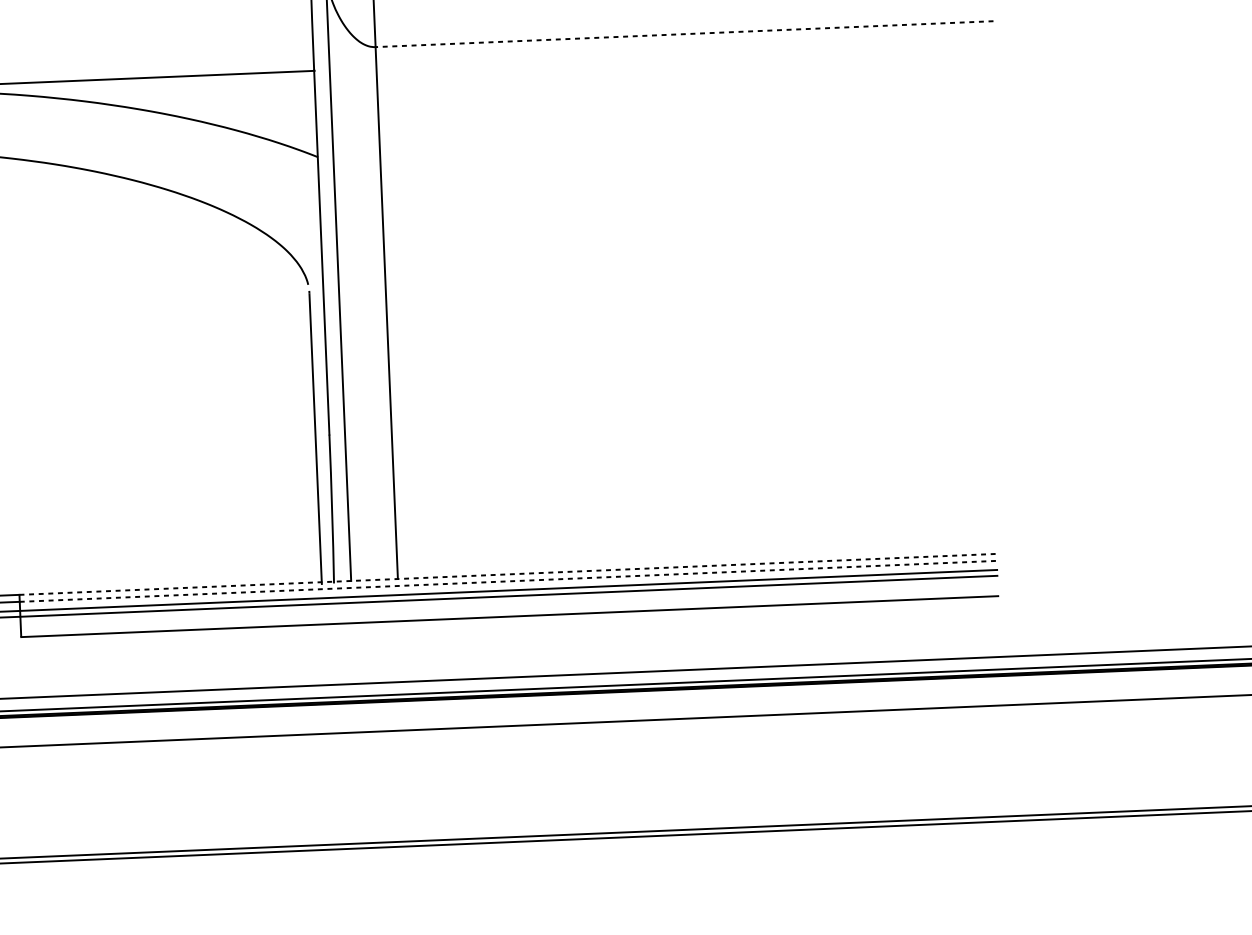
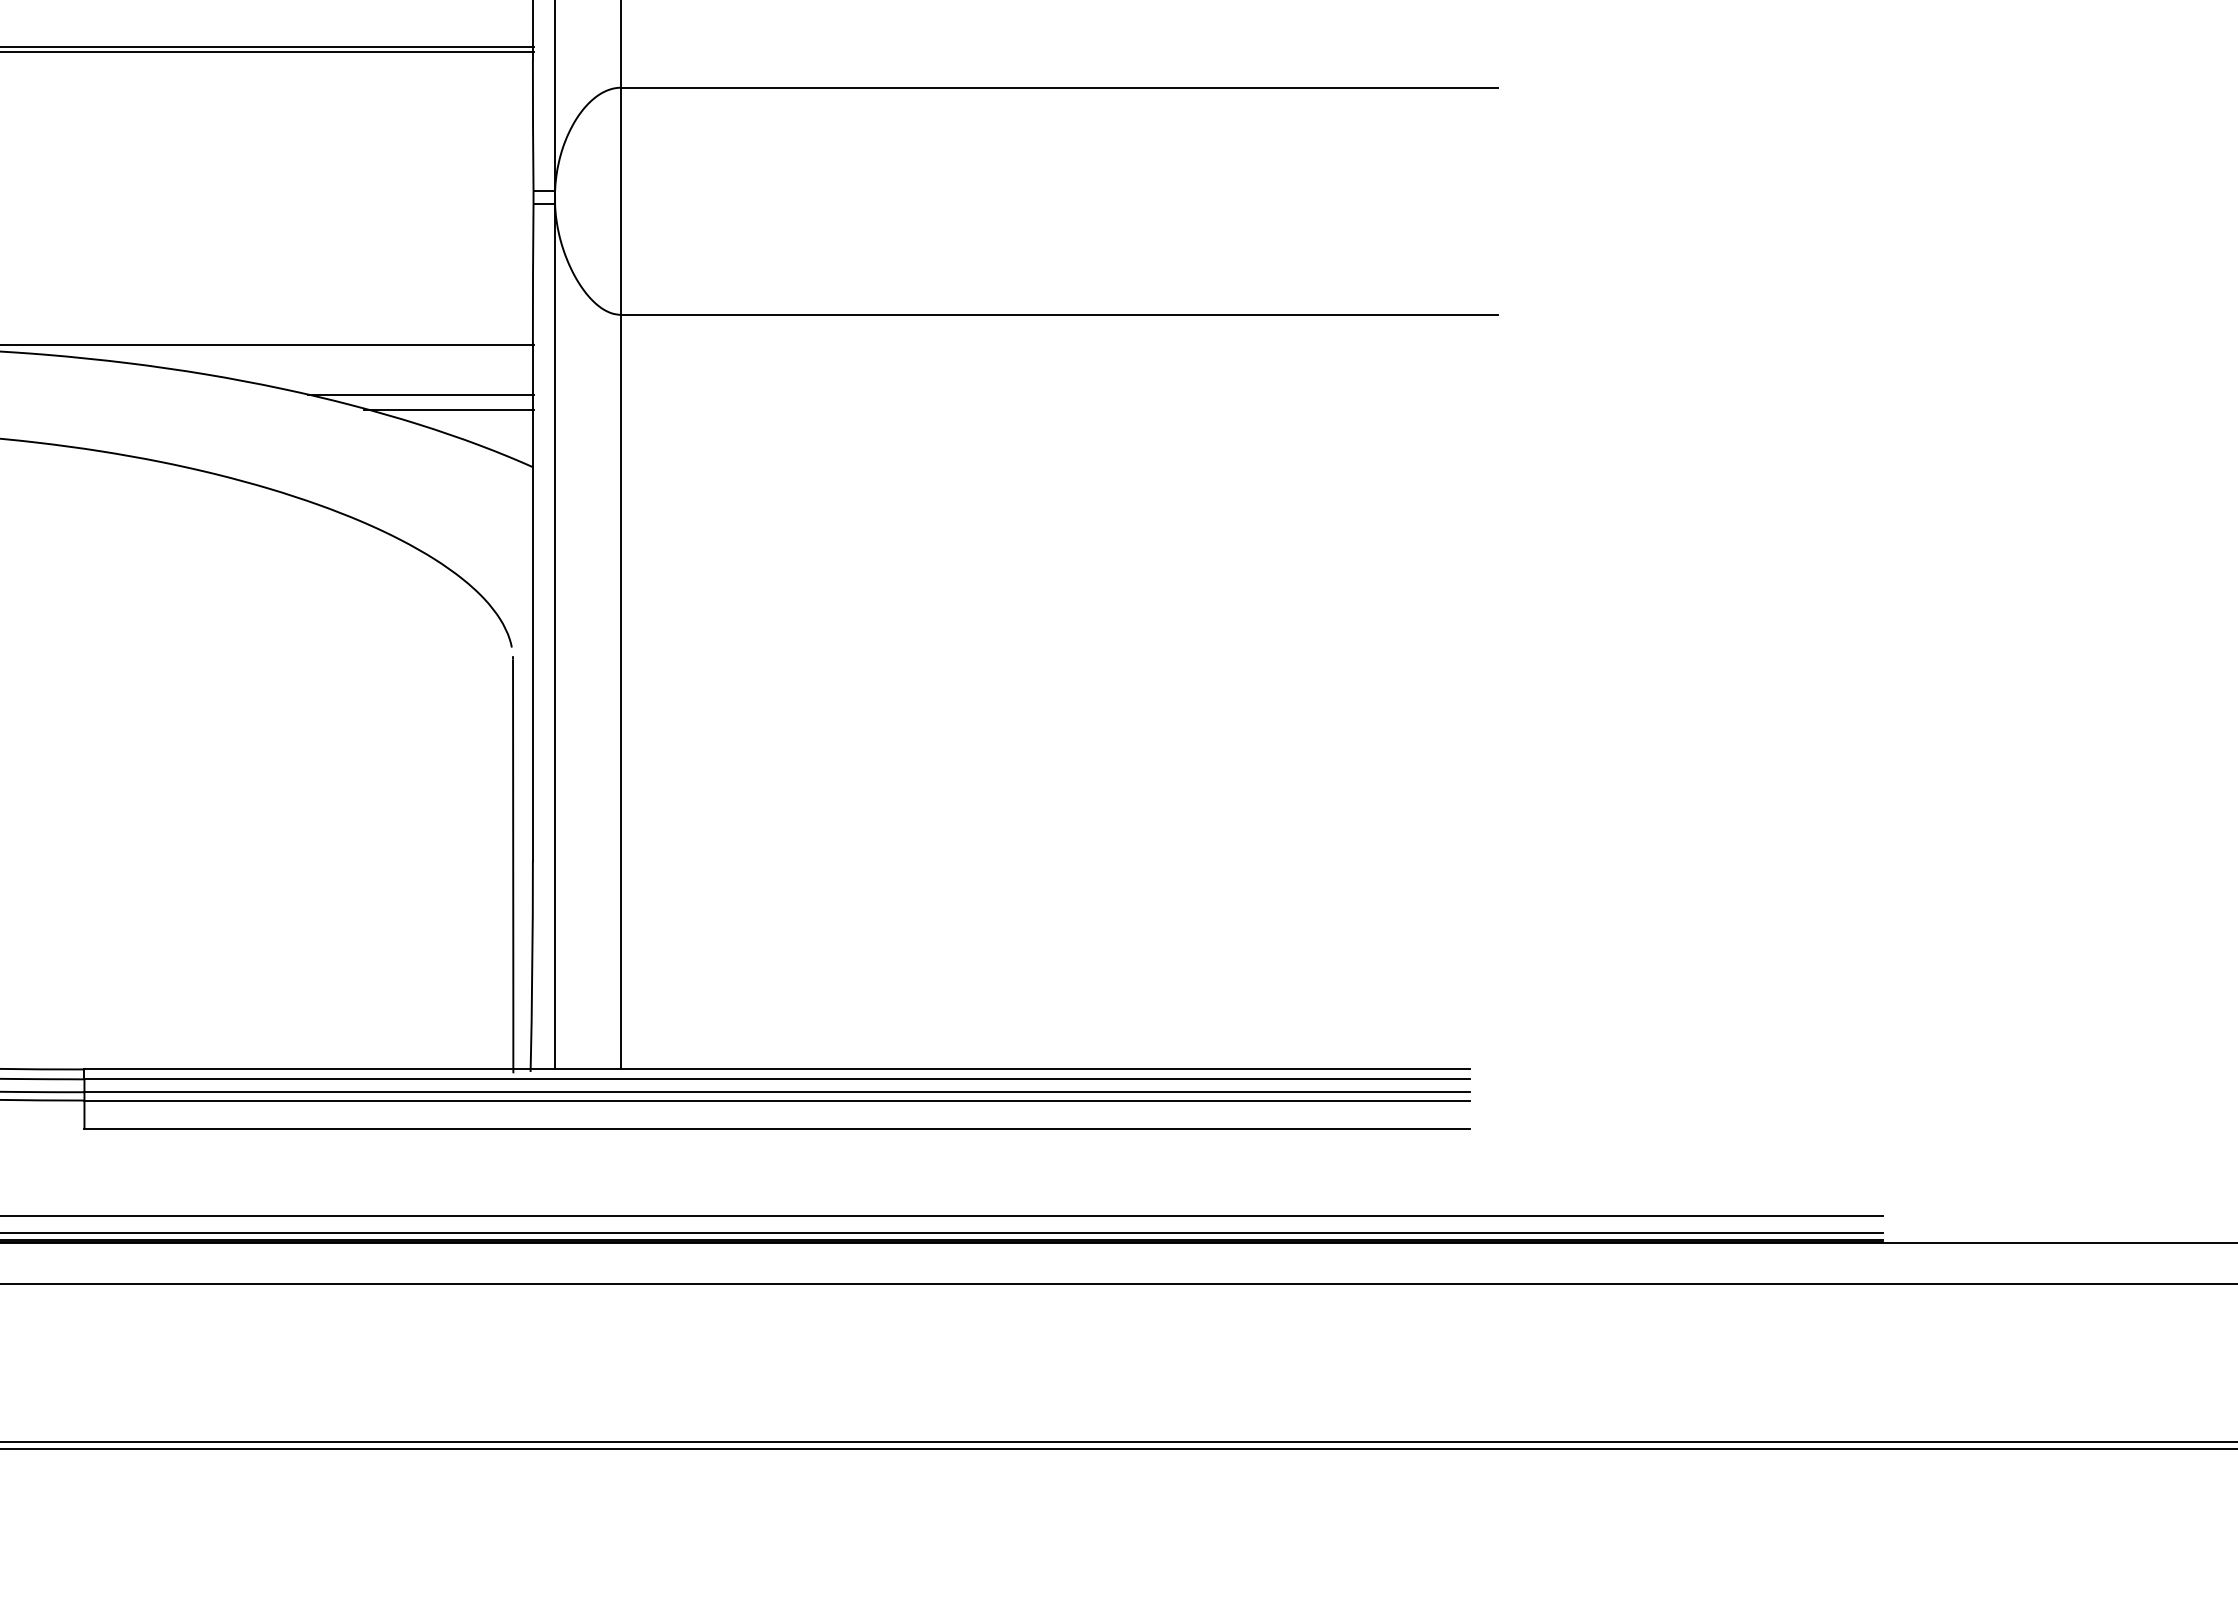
line: (684, 33) -> (1059, 314), dashed -> solid
line: (236, 109) -> (420, 394), added
line: (256, 118) -> (448, 409), added
line: (507, 574) -> (777, 1069), dashed -> solid
line: (508, 581) -> (777, 1079), dashed -> solid

